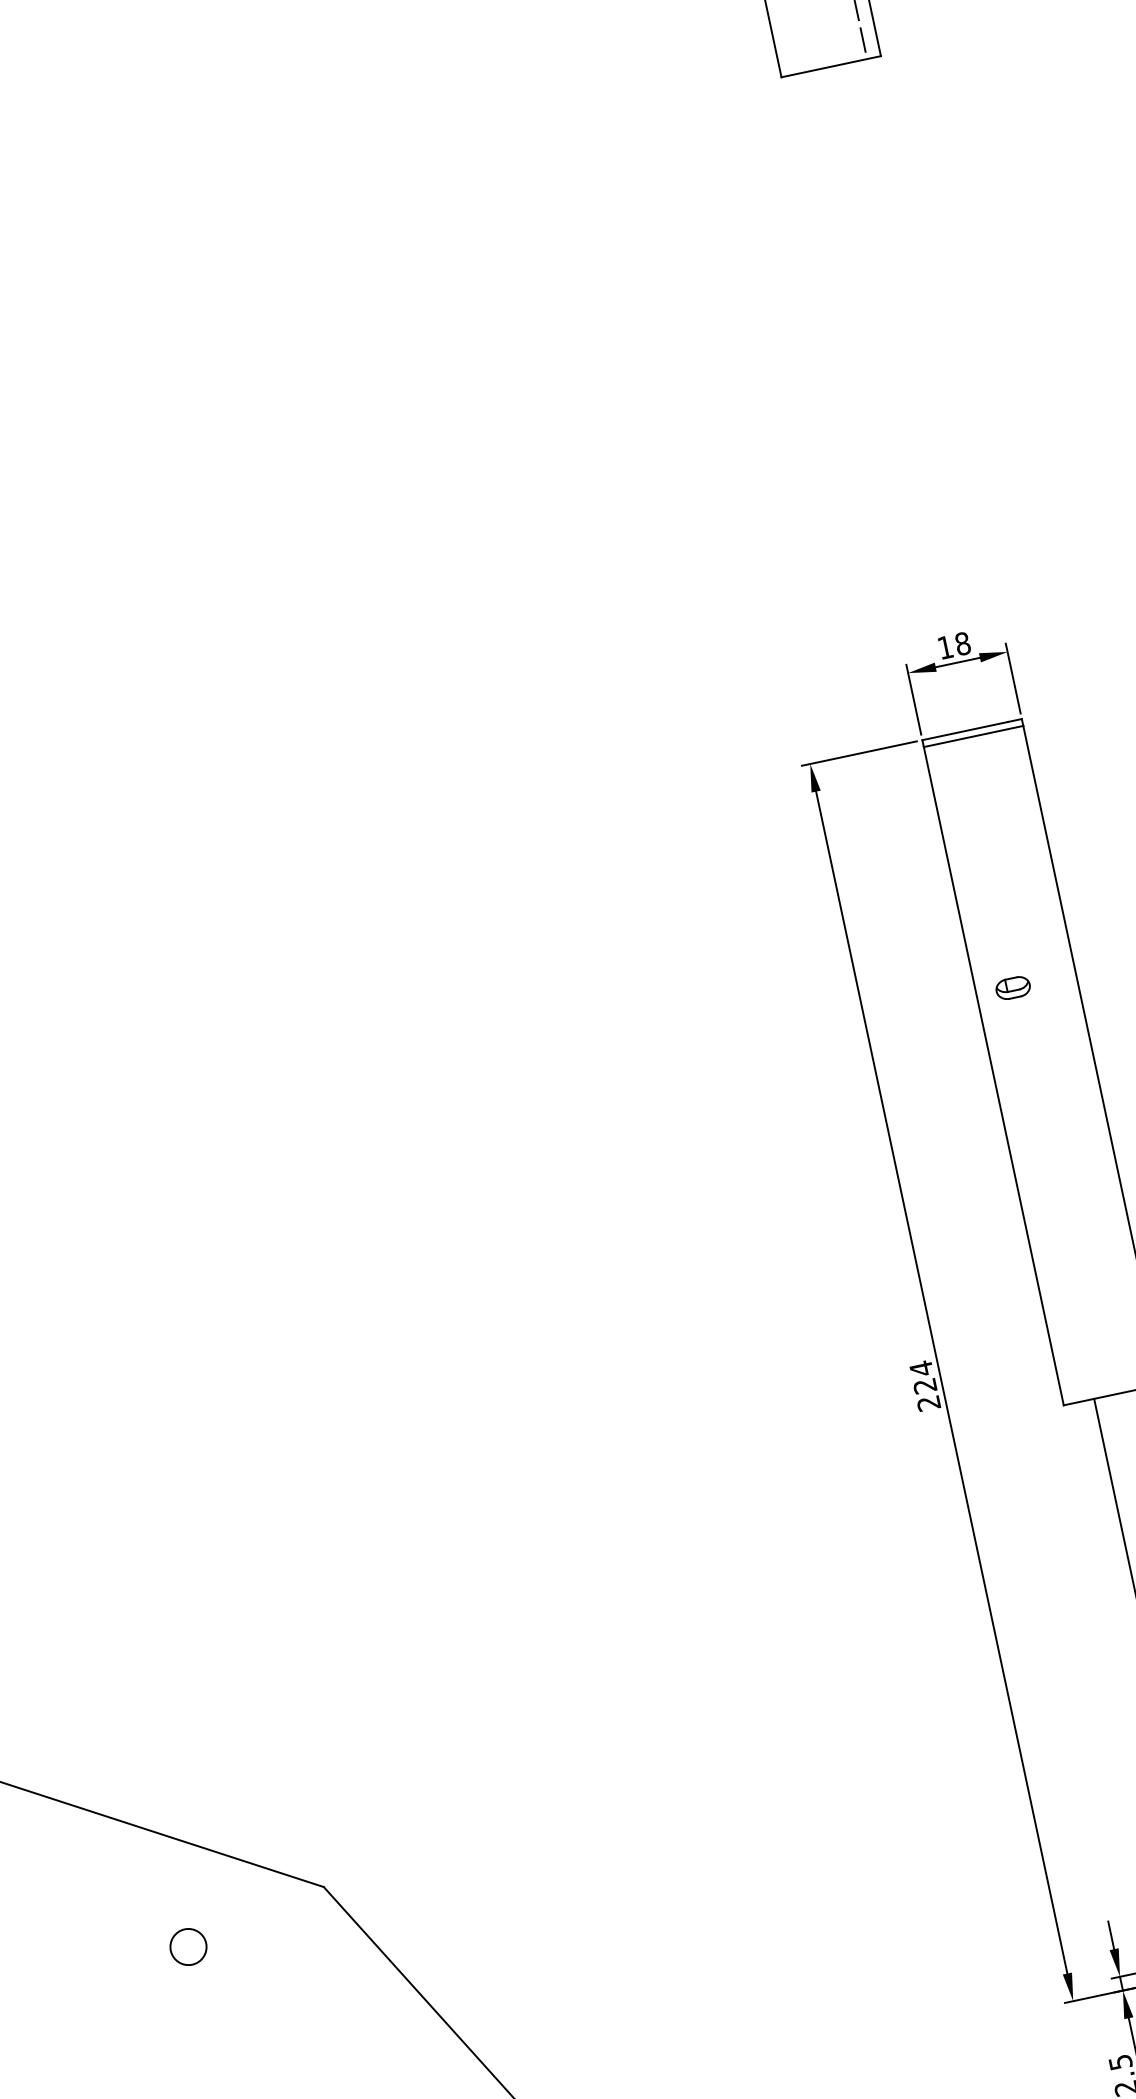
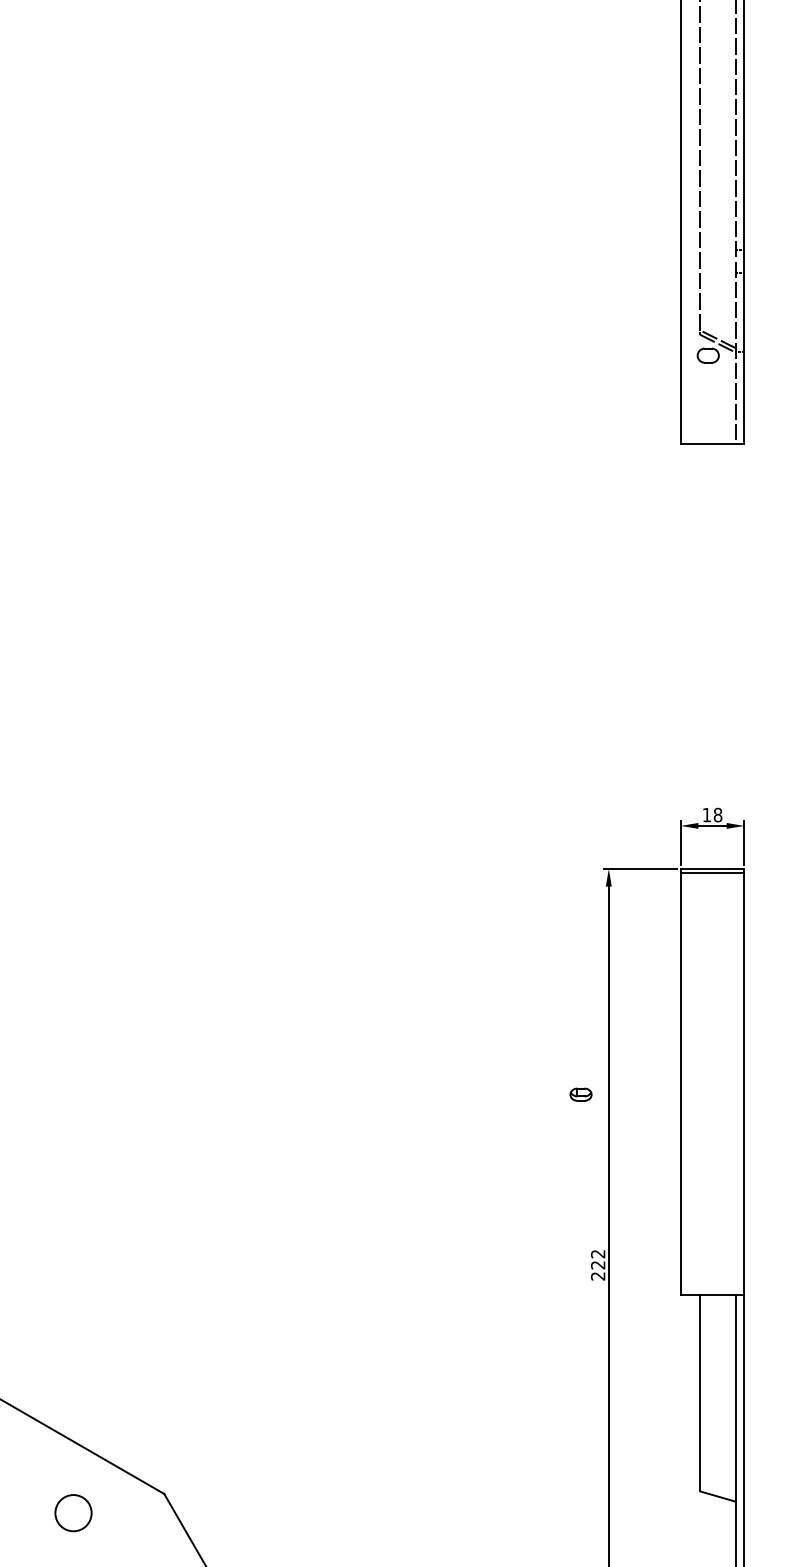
part: (1012, 987) -> (580, 1094), moved
text: (920, 1368) -> (597, 1253), 224 -> 222
circle: (188, 1946) -> (73, 1512), size x1.6

